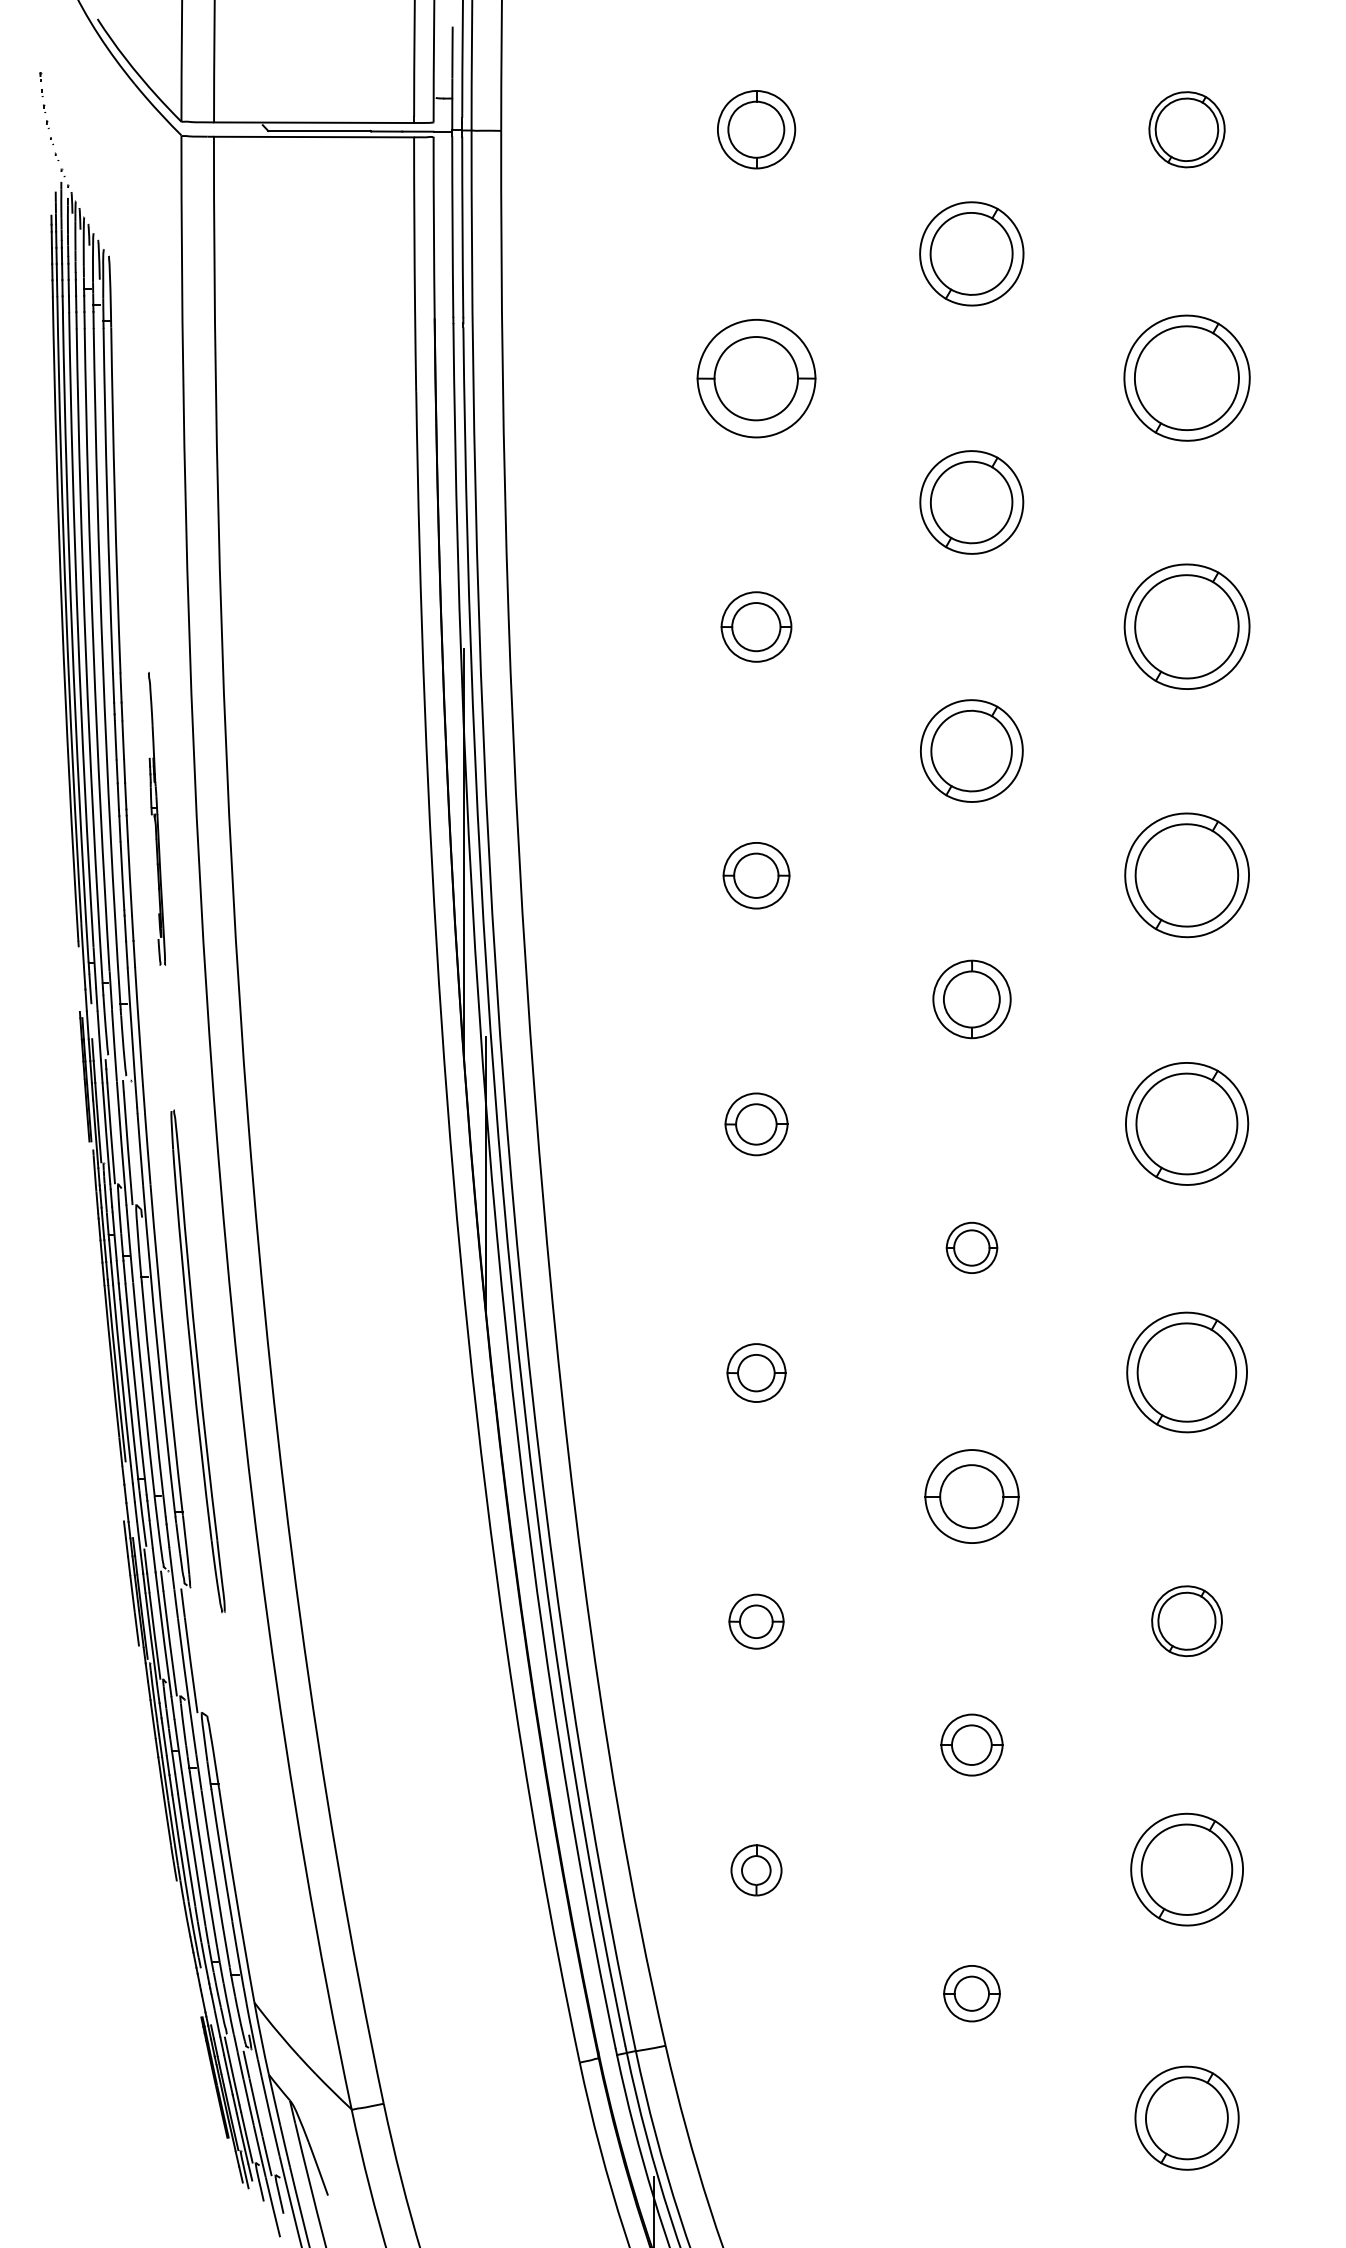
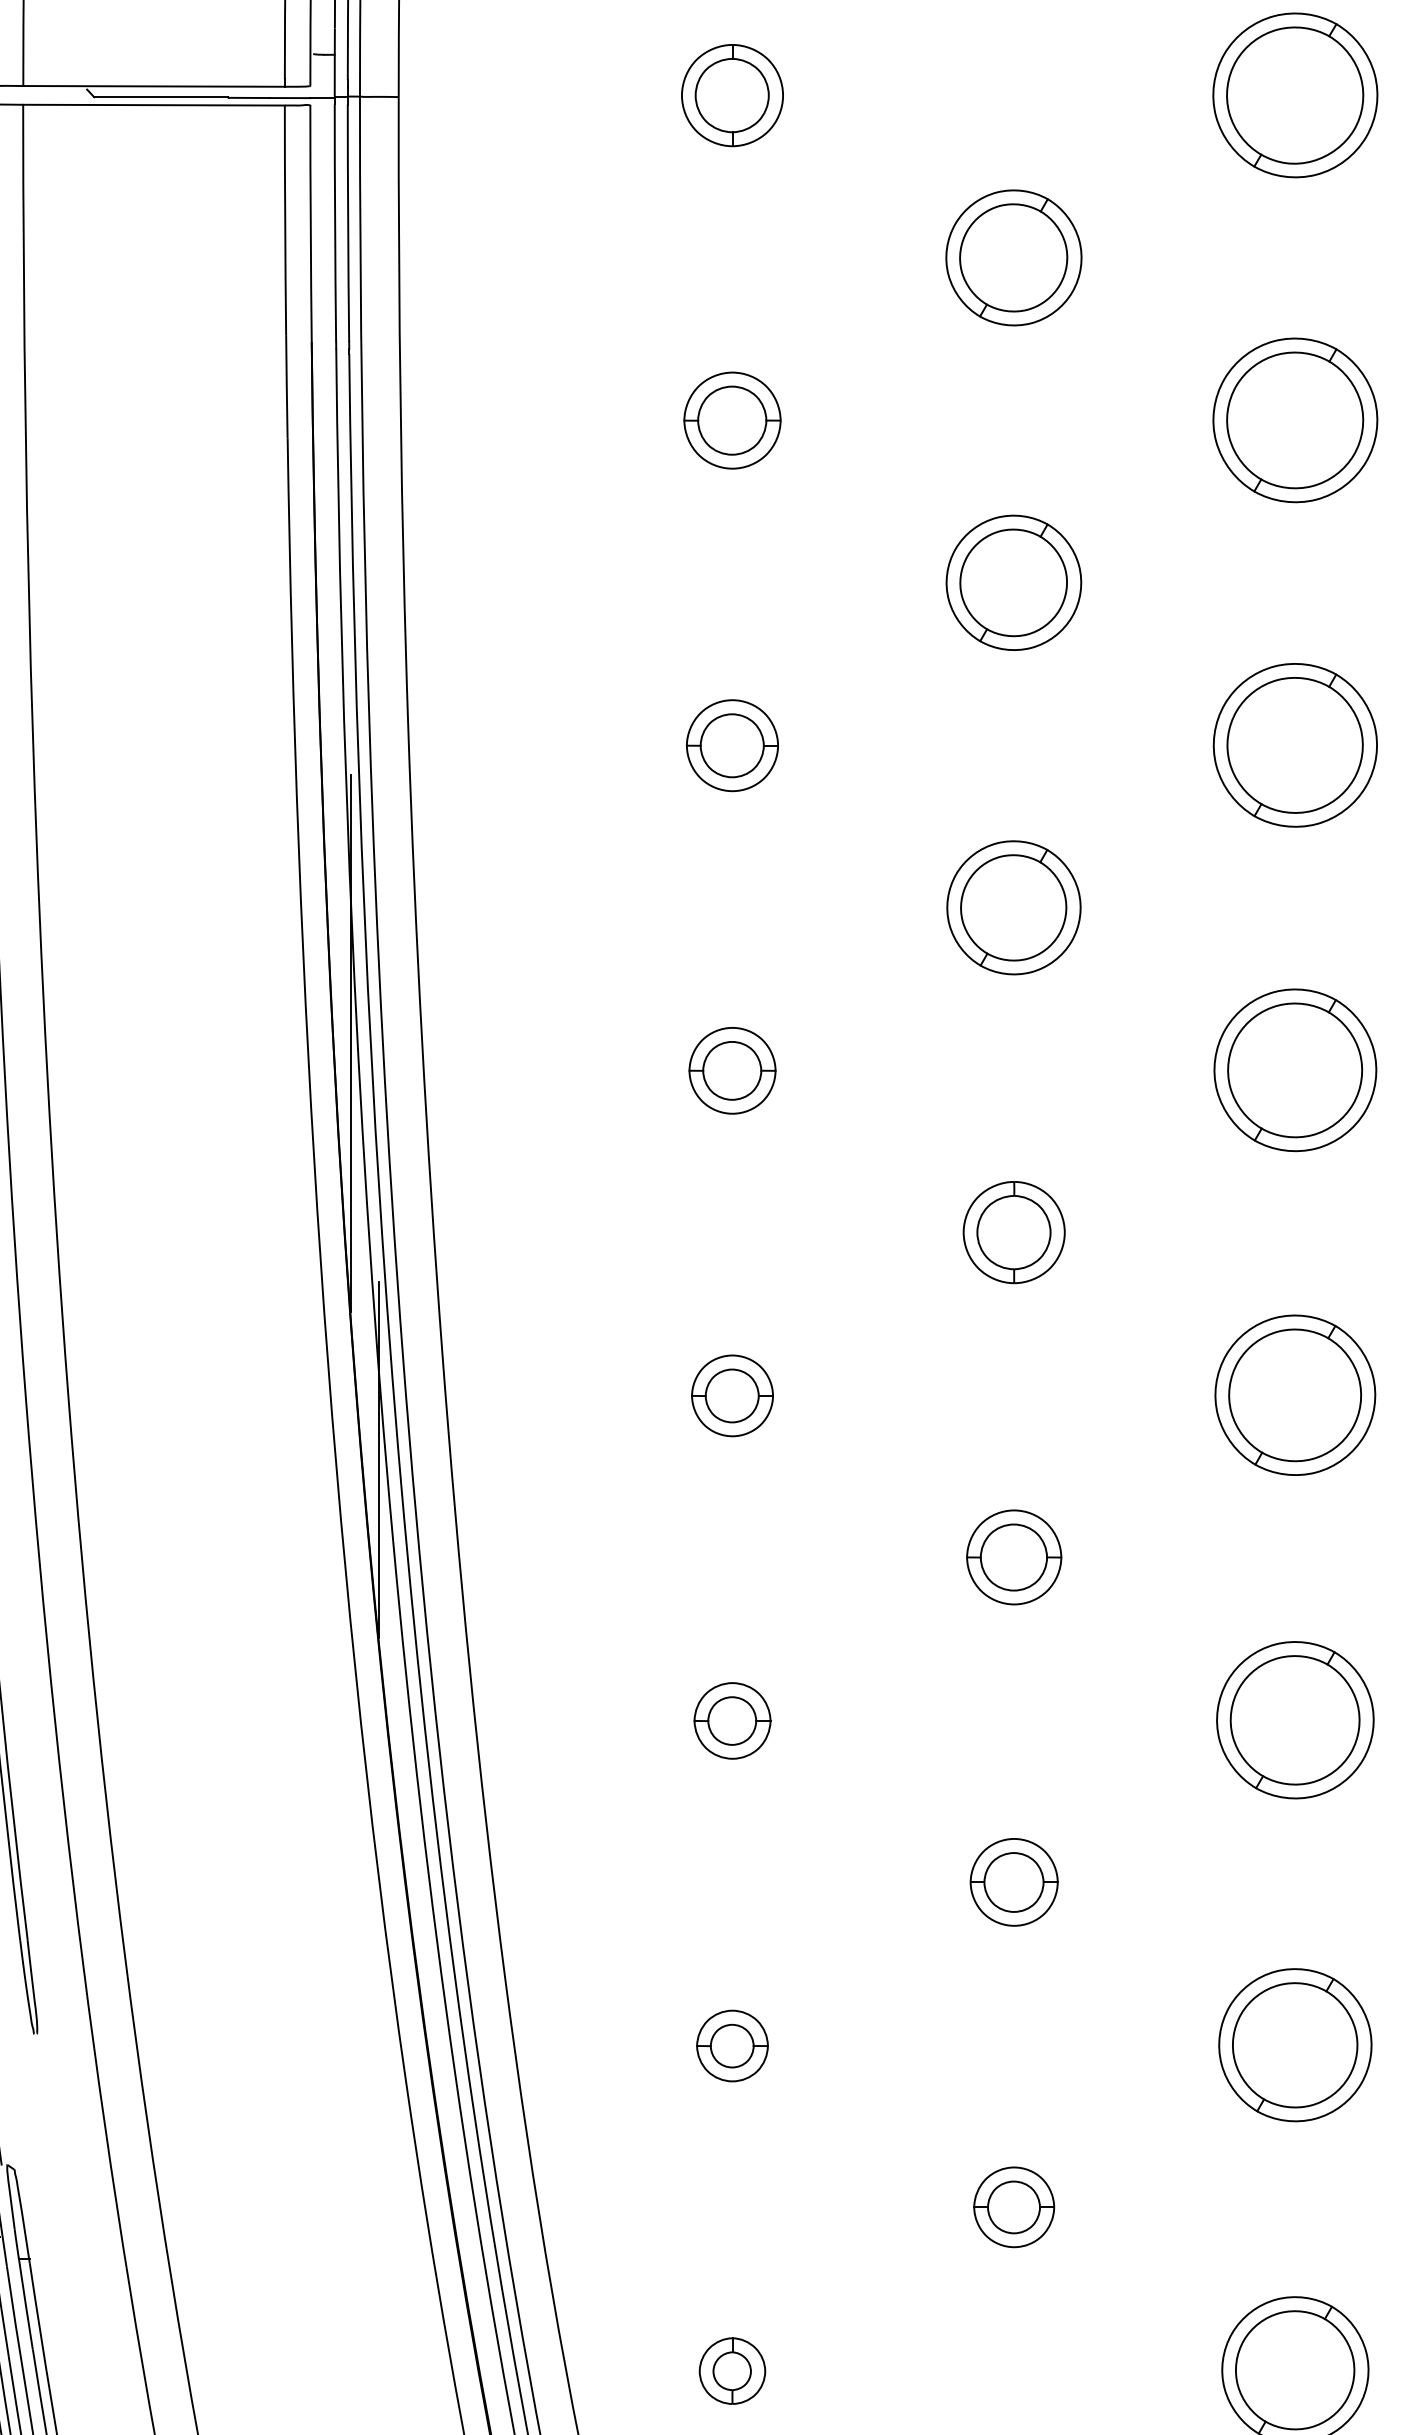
part: (1186, 129) -> (1294, 95), size x1.67
part: (756, 377) -> (732, 419), size x0.62
part: (971, 1247) -> (1013, 1556), size x1.43
part: (971, 1496) -> (1013, 1882), size x0.71
part: (1186, 1621) -> (1294, 2045), size x1.67

